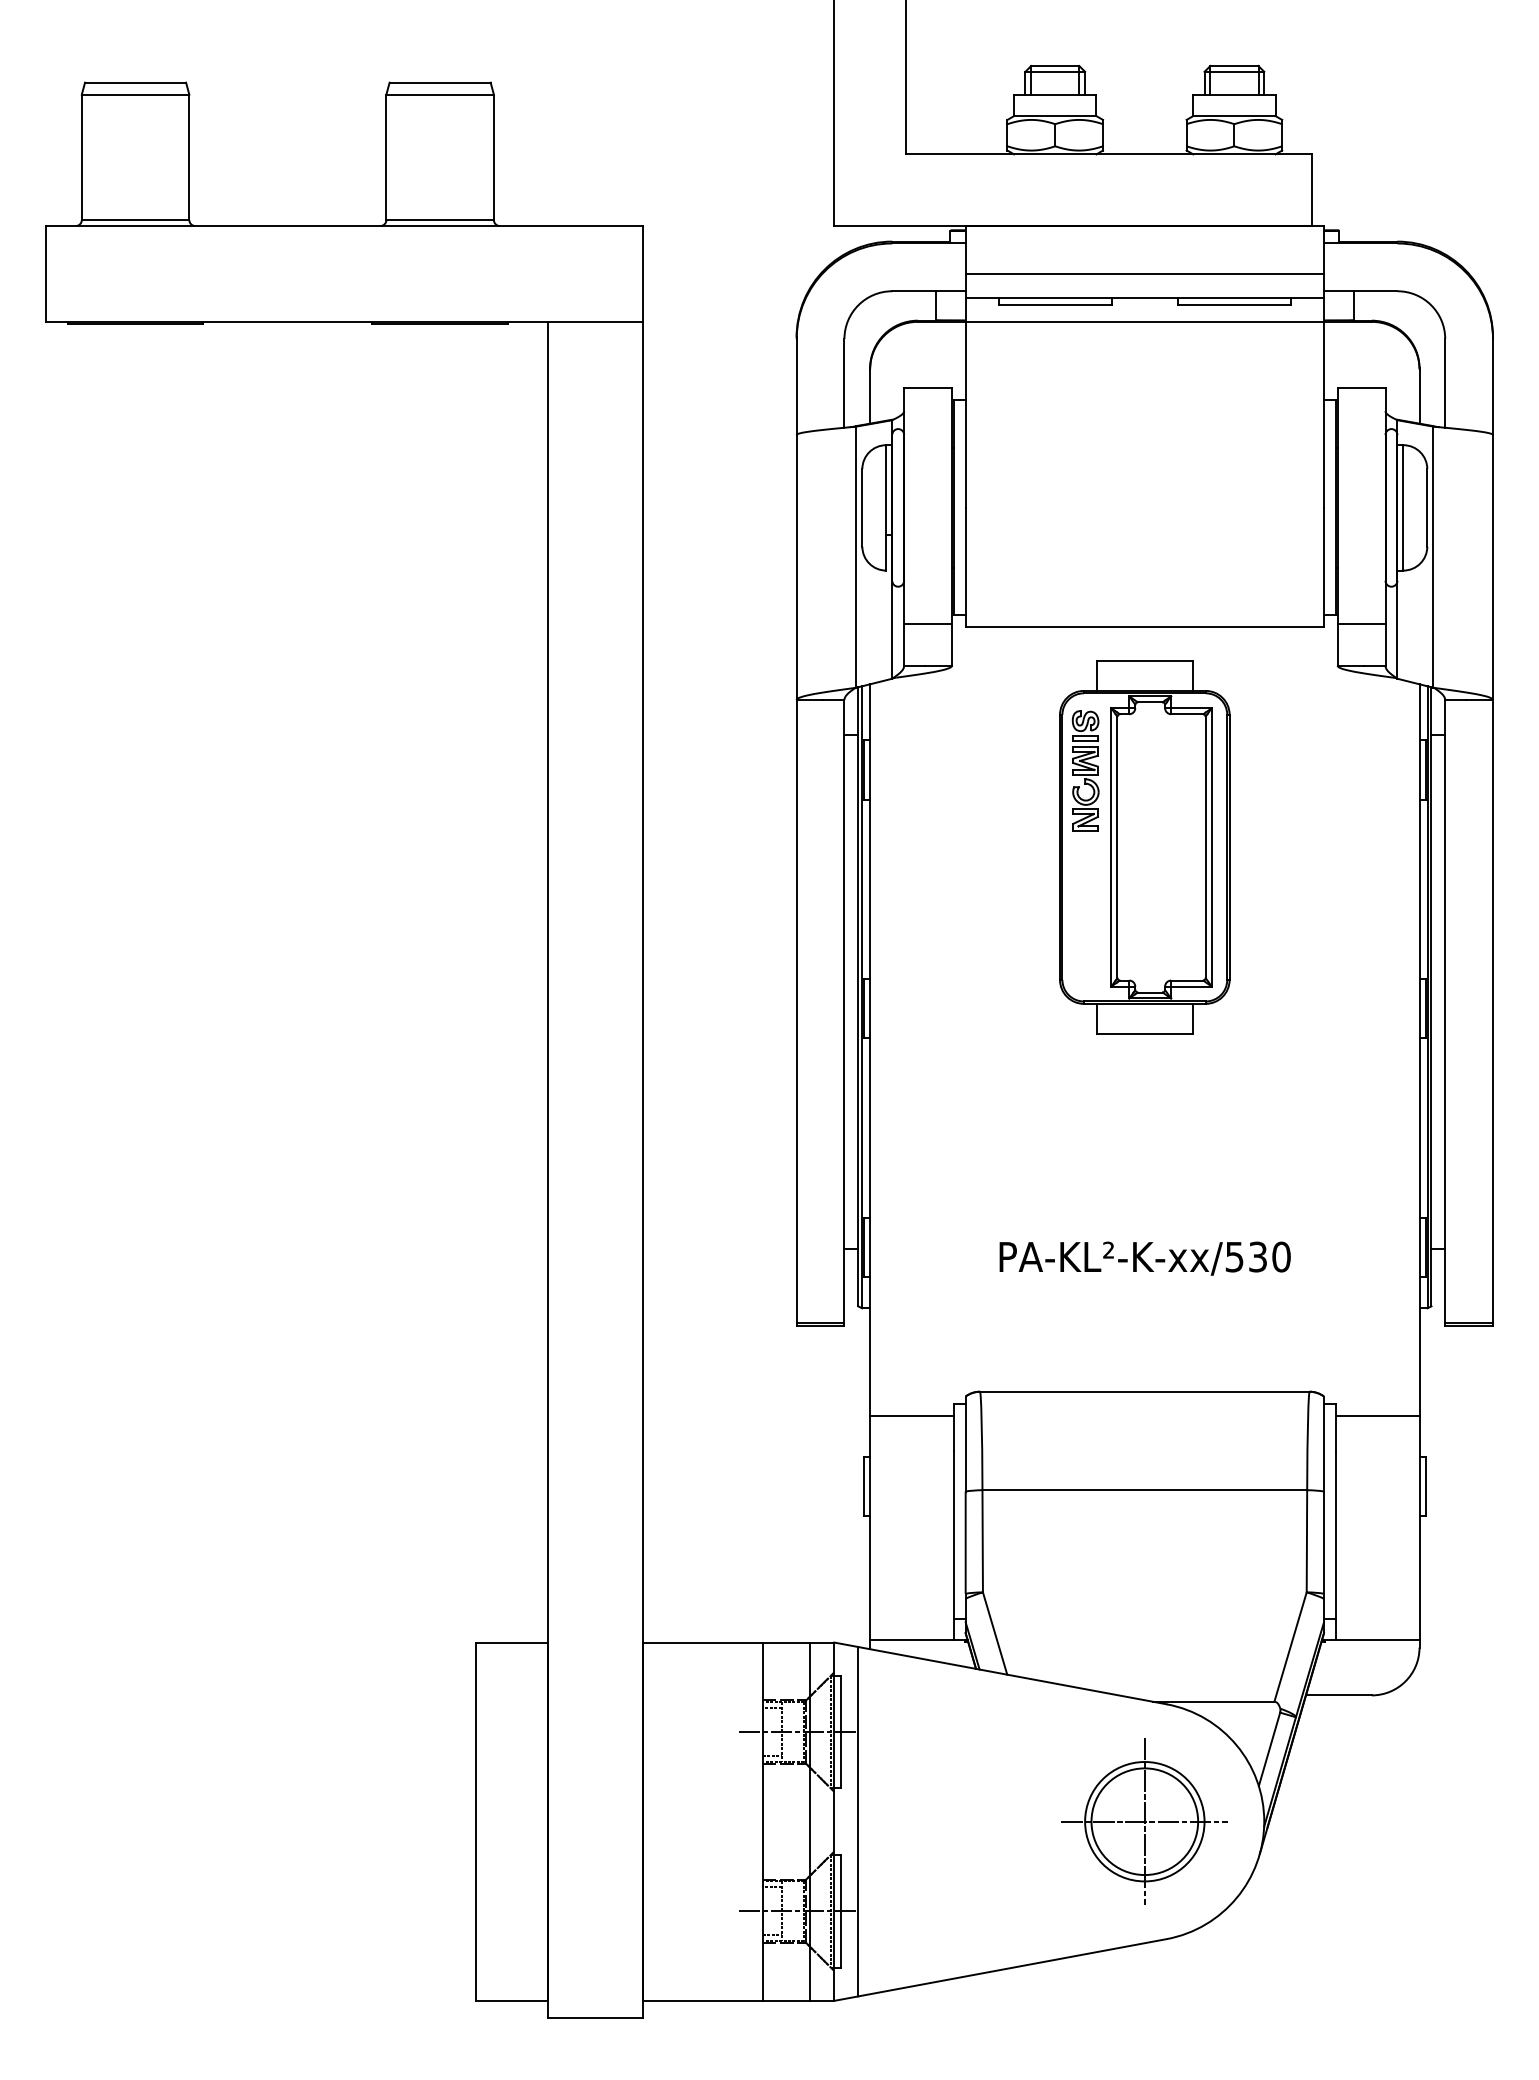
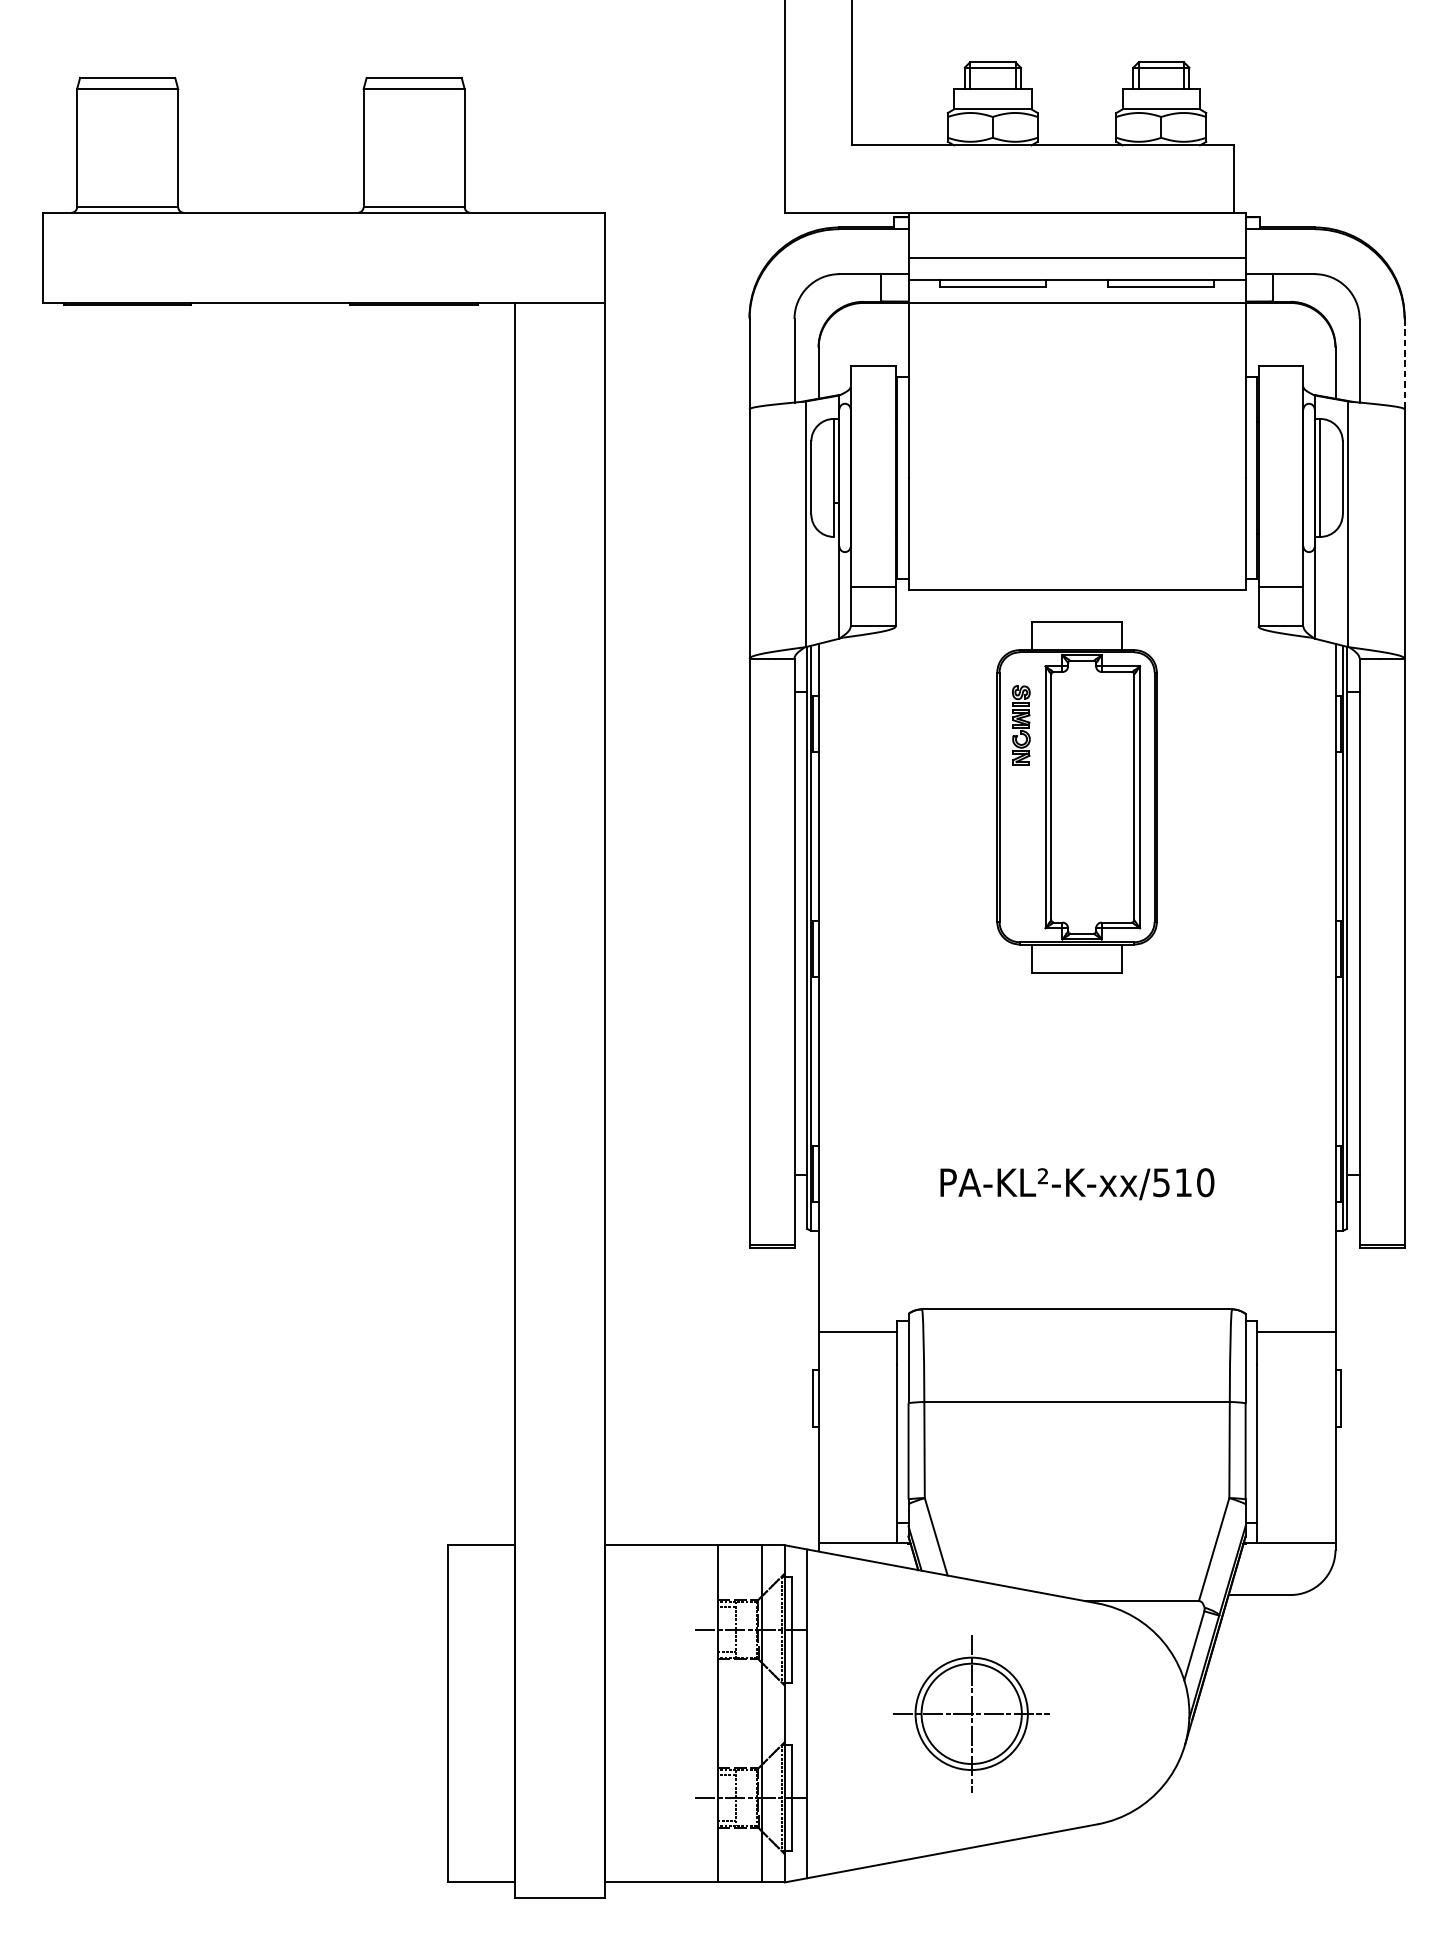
line: (1492, 387) -> (1404, 364), solid -> dashed
part: (1085, 770) -> (1021, 724), size x0.7
text: (1257, 1256) -> (1183, 1182), PA-KL²-K-xx/530 -> PA-KL²-K-xx/510
part: (1144, 1821) -> (971, 1713), moved

